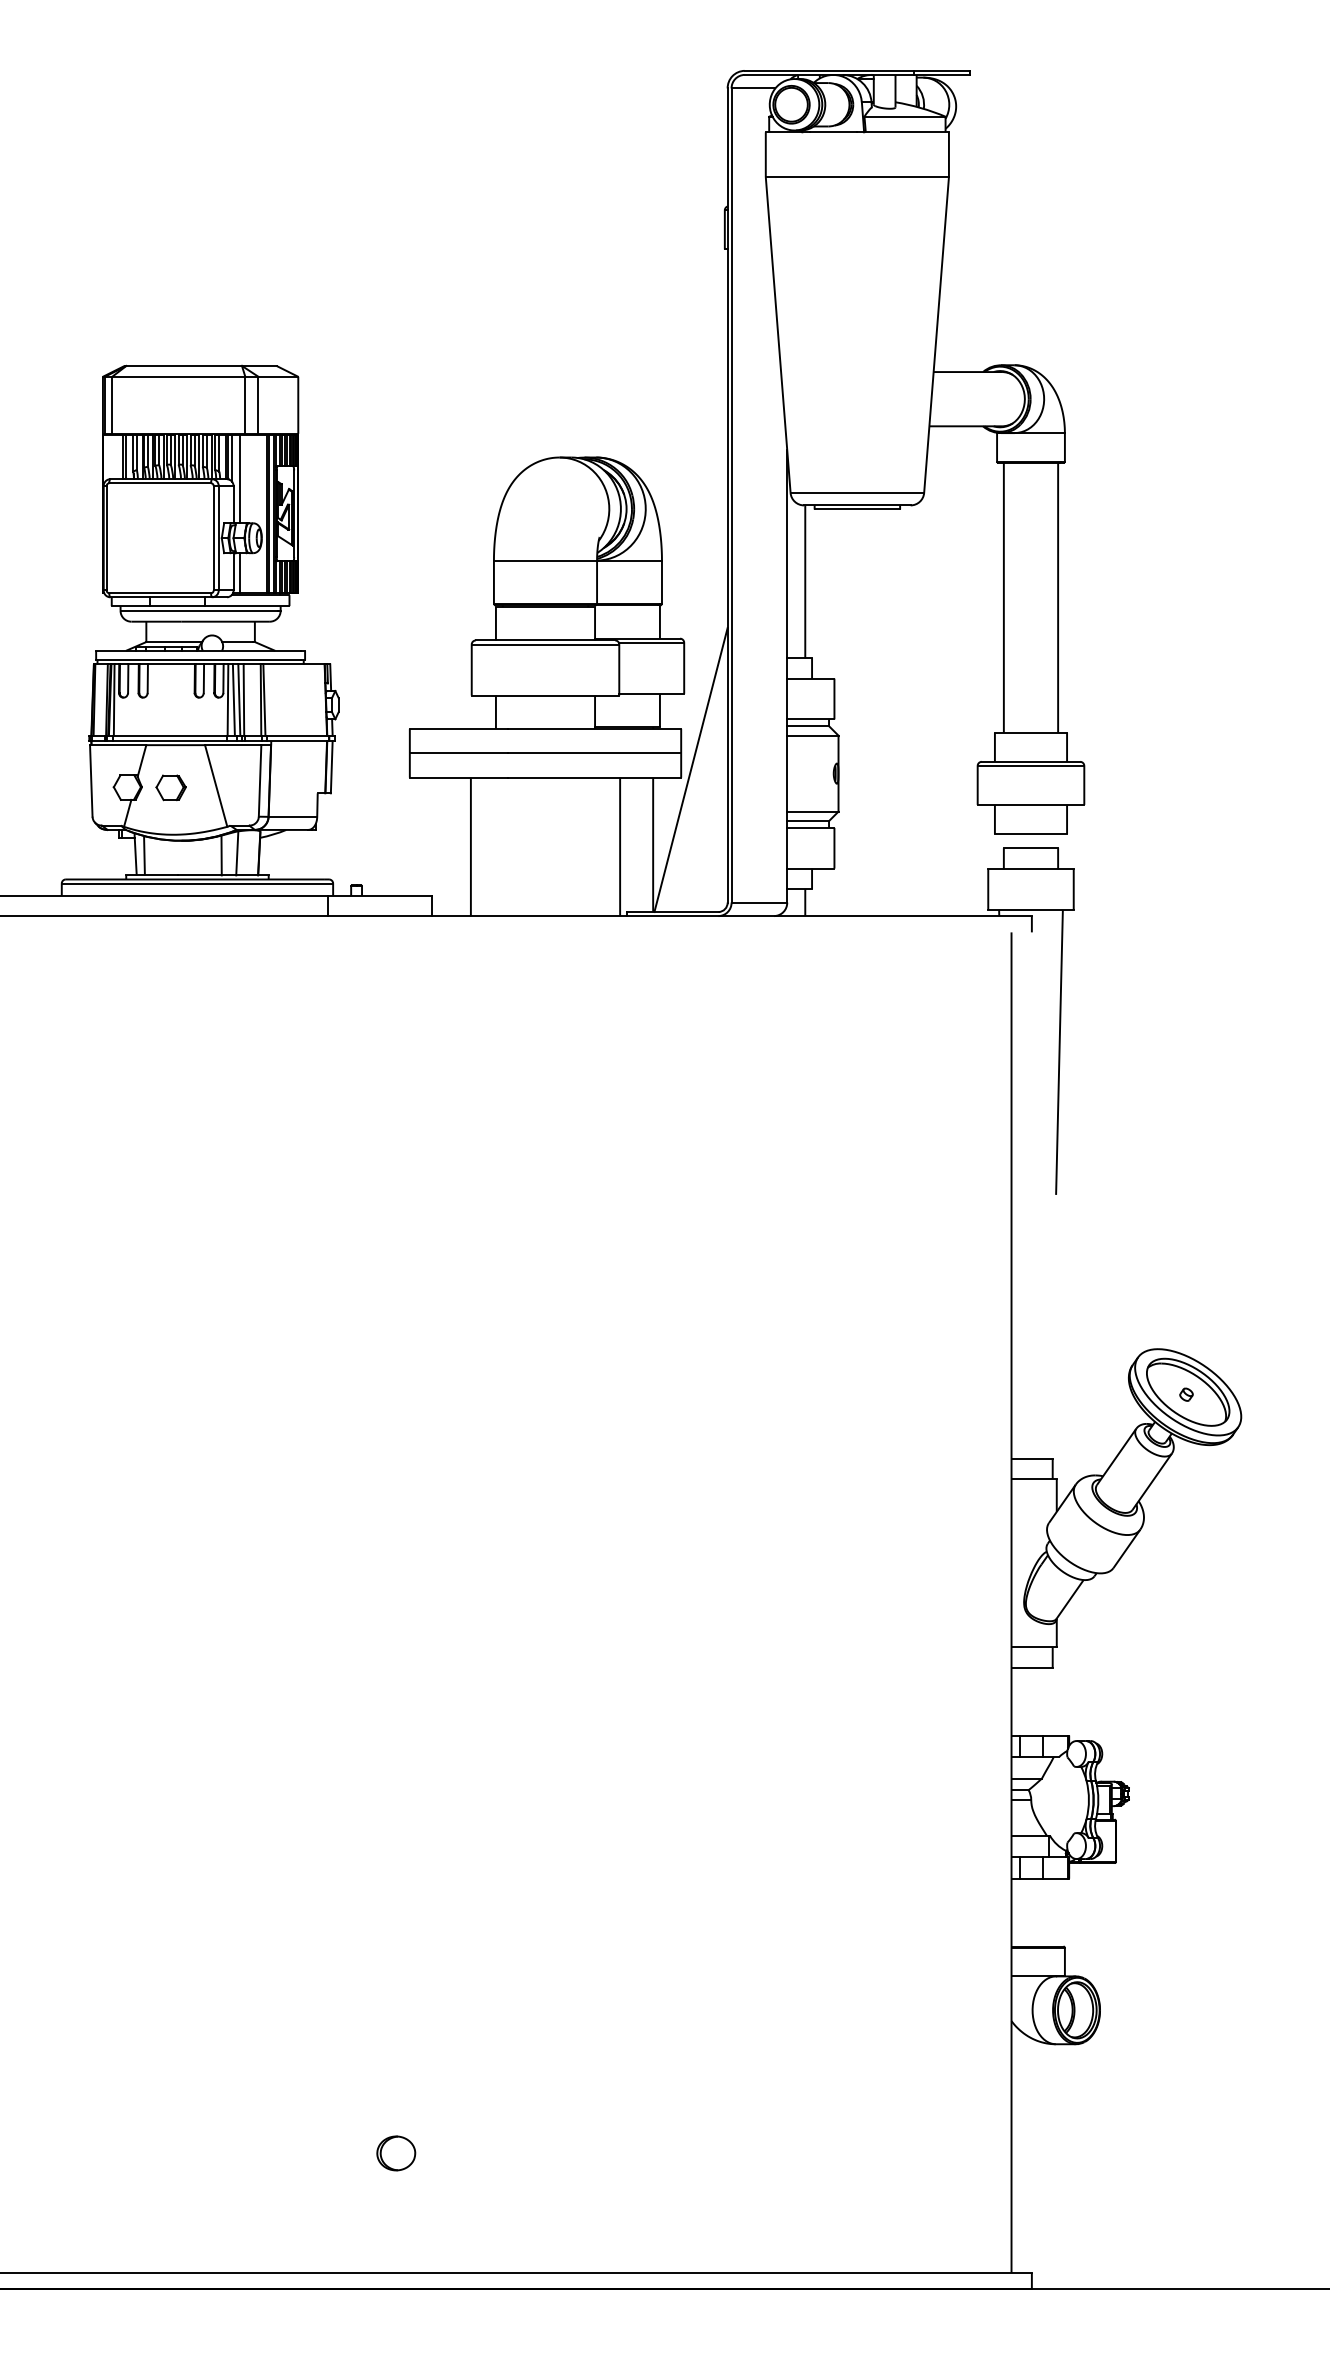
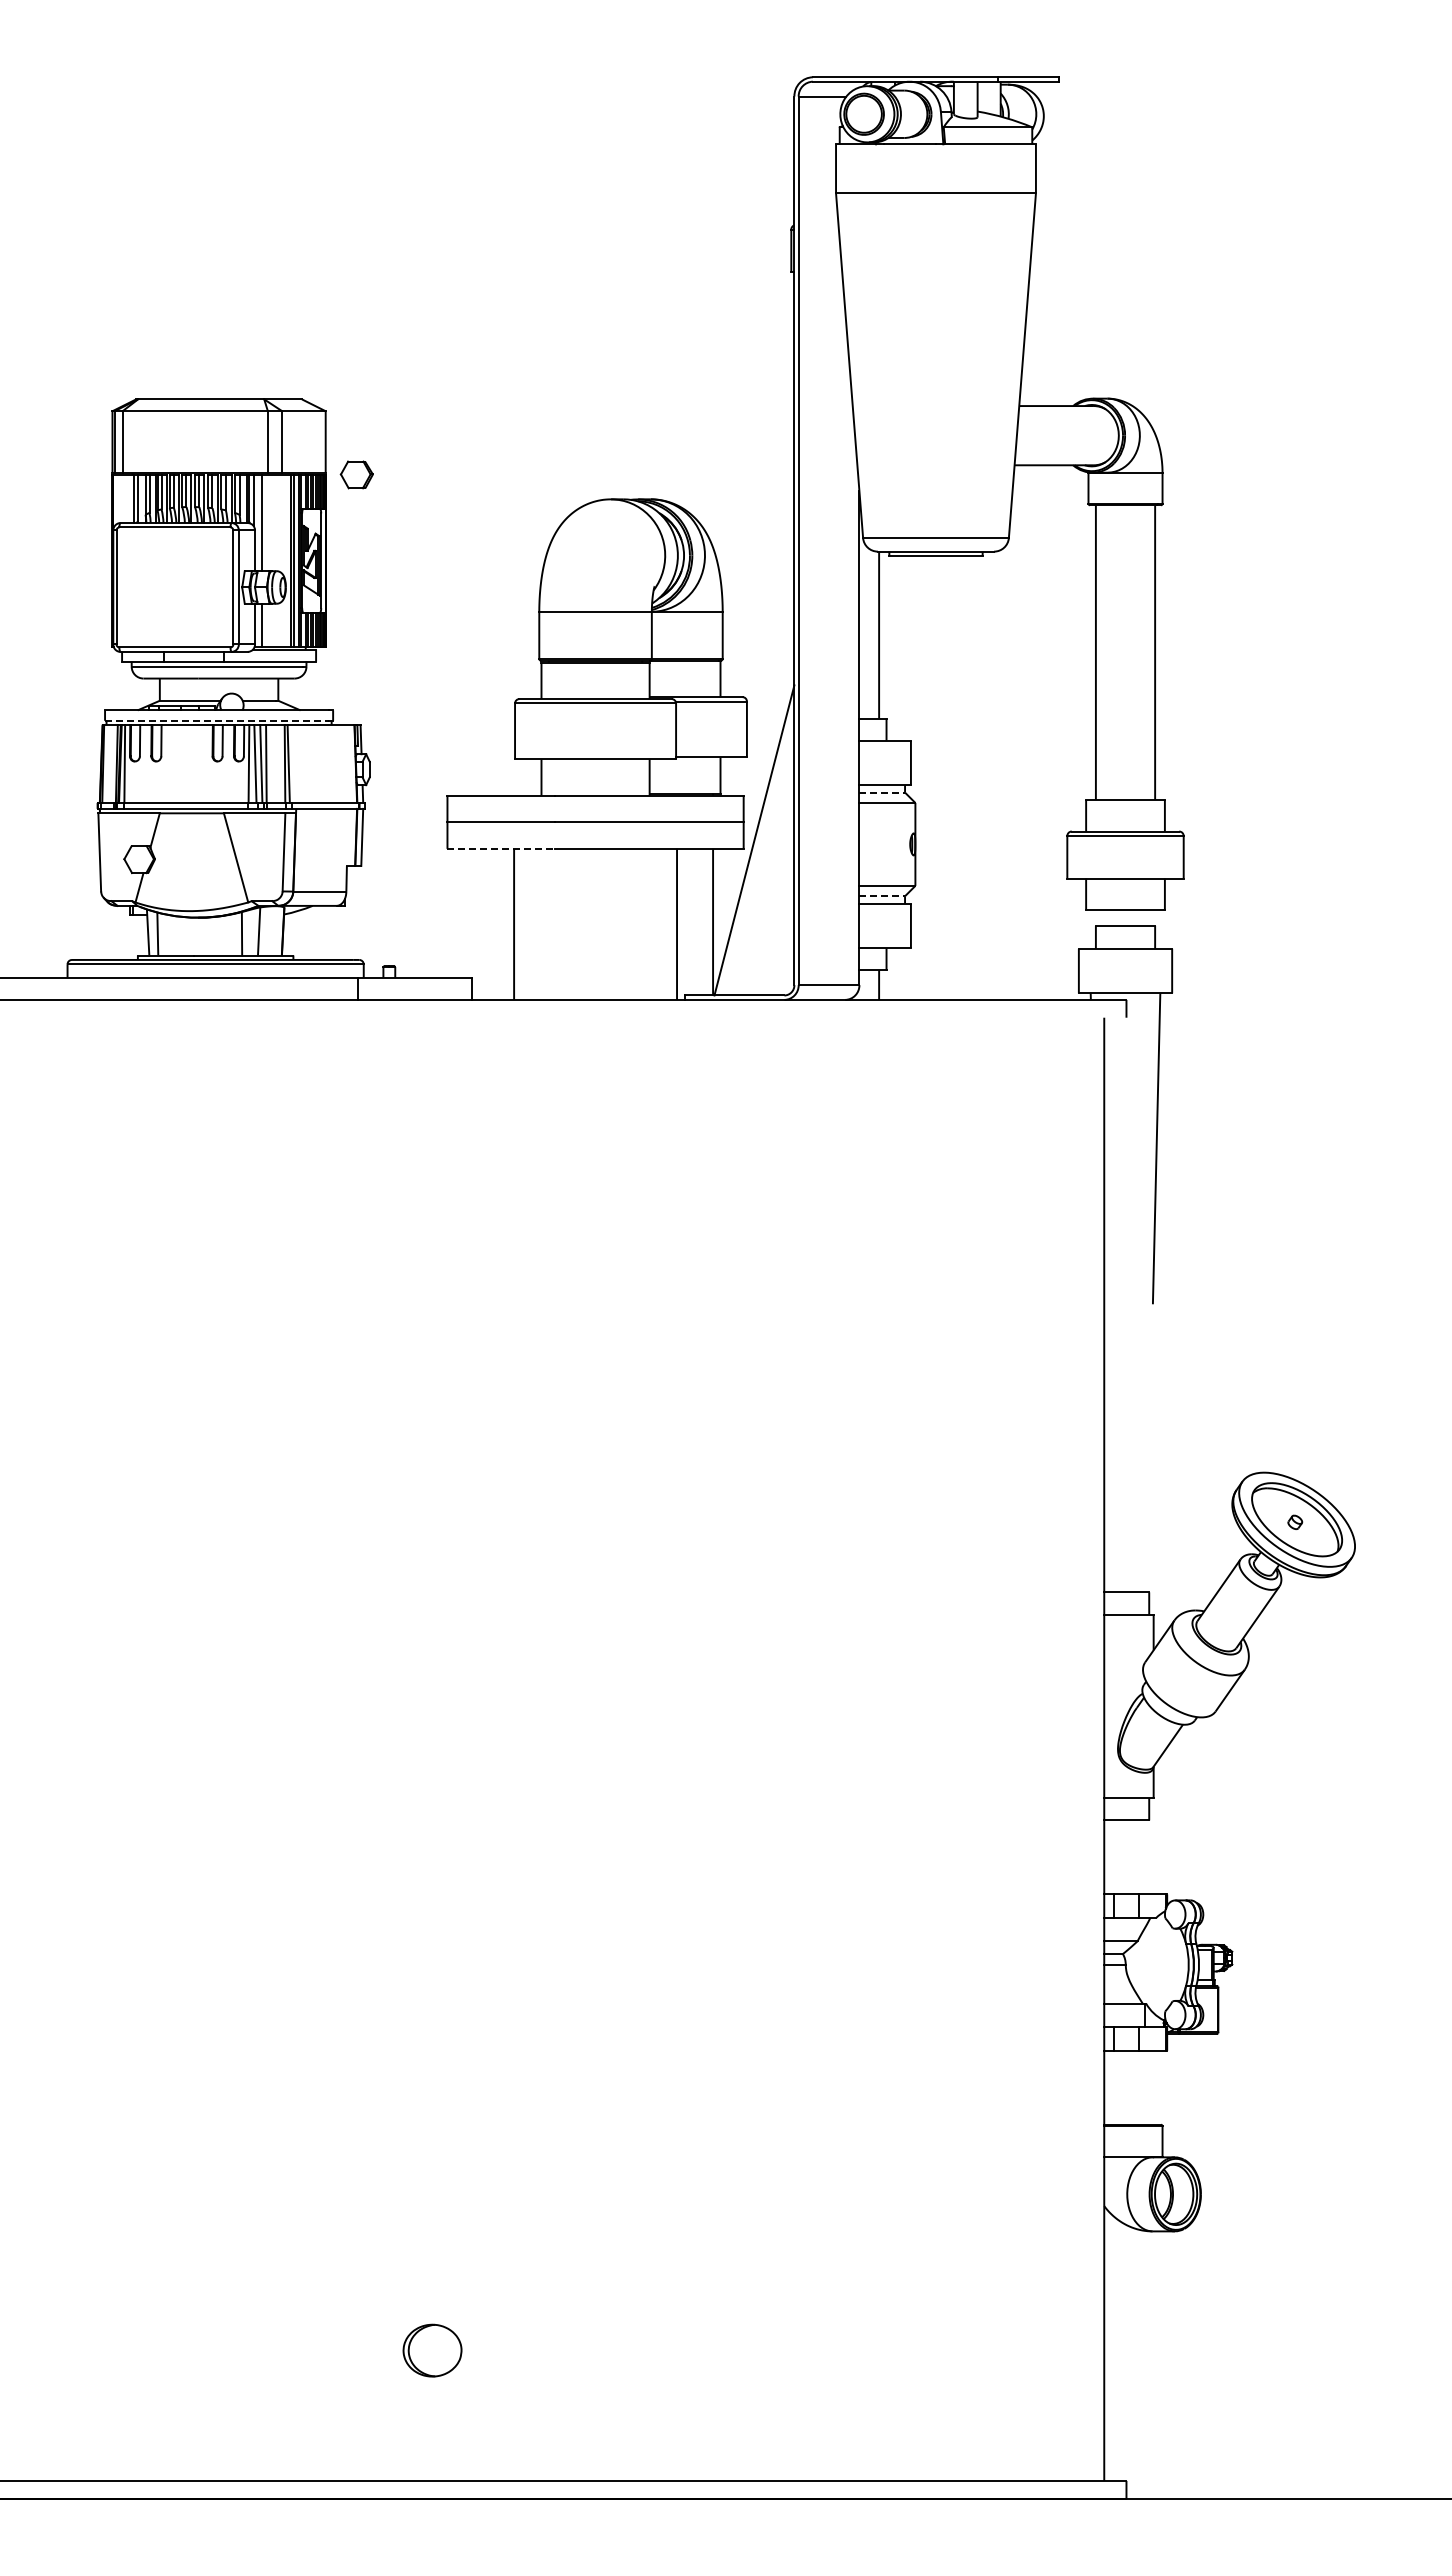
line: (198, 660) -> (216, 720), solid -> dashed
line: (808, 726) -> (882, 792), solid -> dashed
line: (459, 777) -> (501, 848), solid -> dashed
part: (170, 787) -> (356, 474), moved
line: (808, 821) -> (882, 896), solid -> dashed
part: (396, 2153) -> (432, 2350), size x1.4

